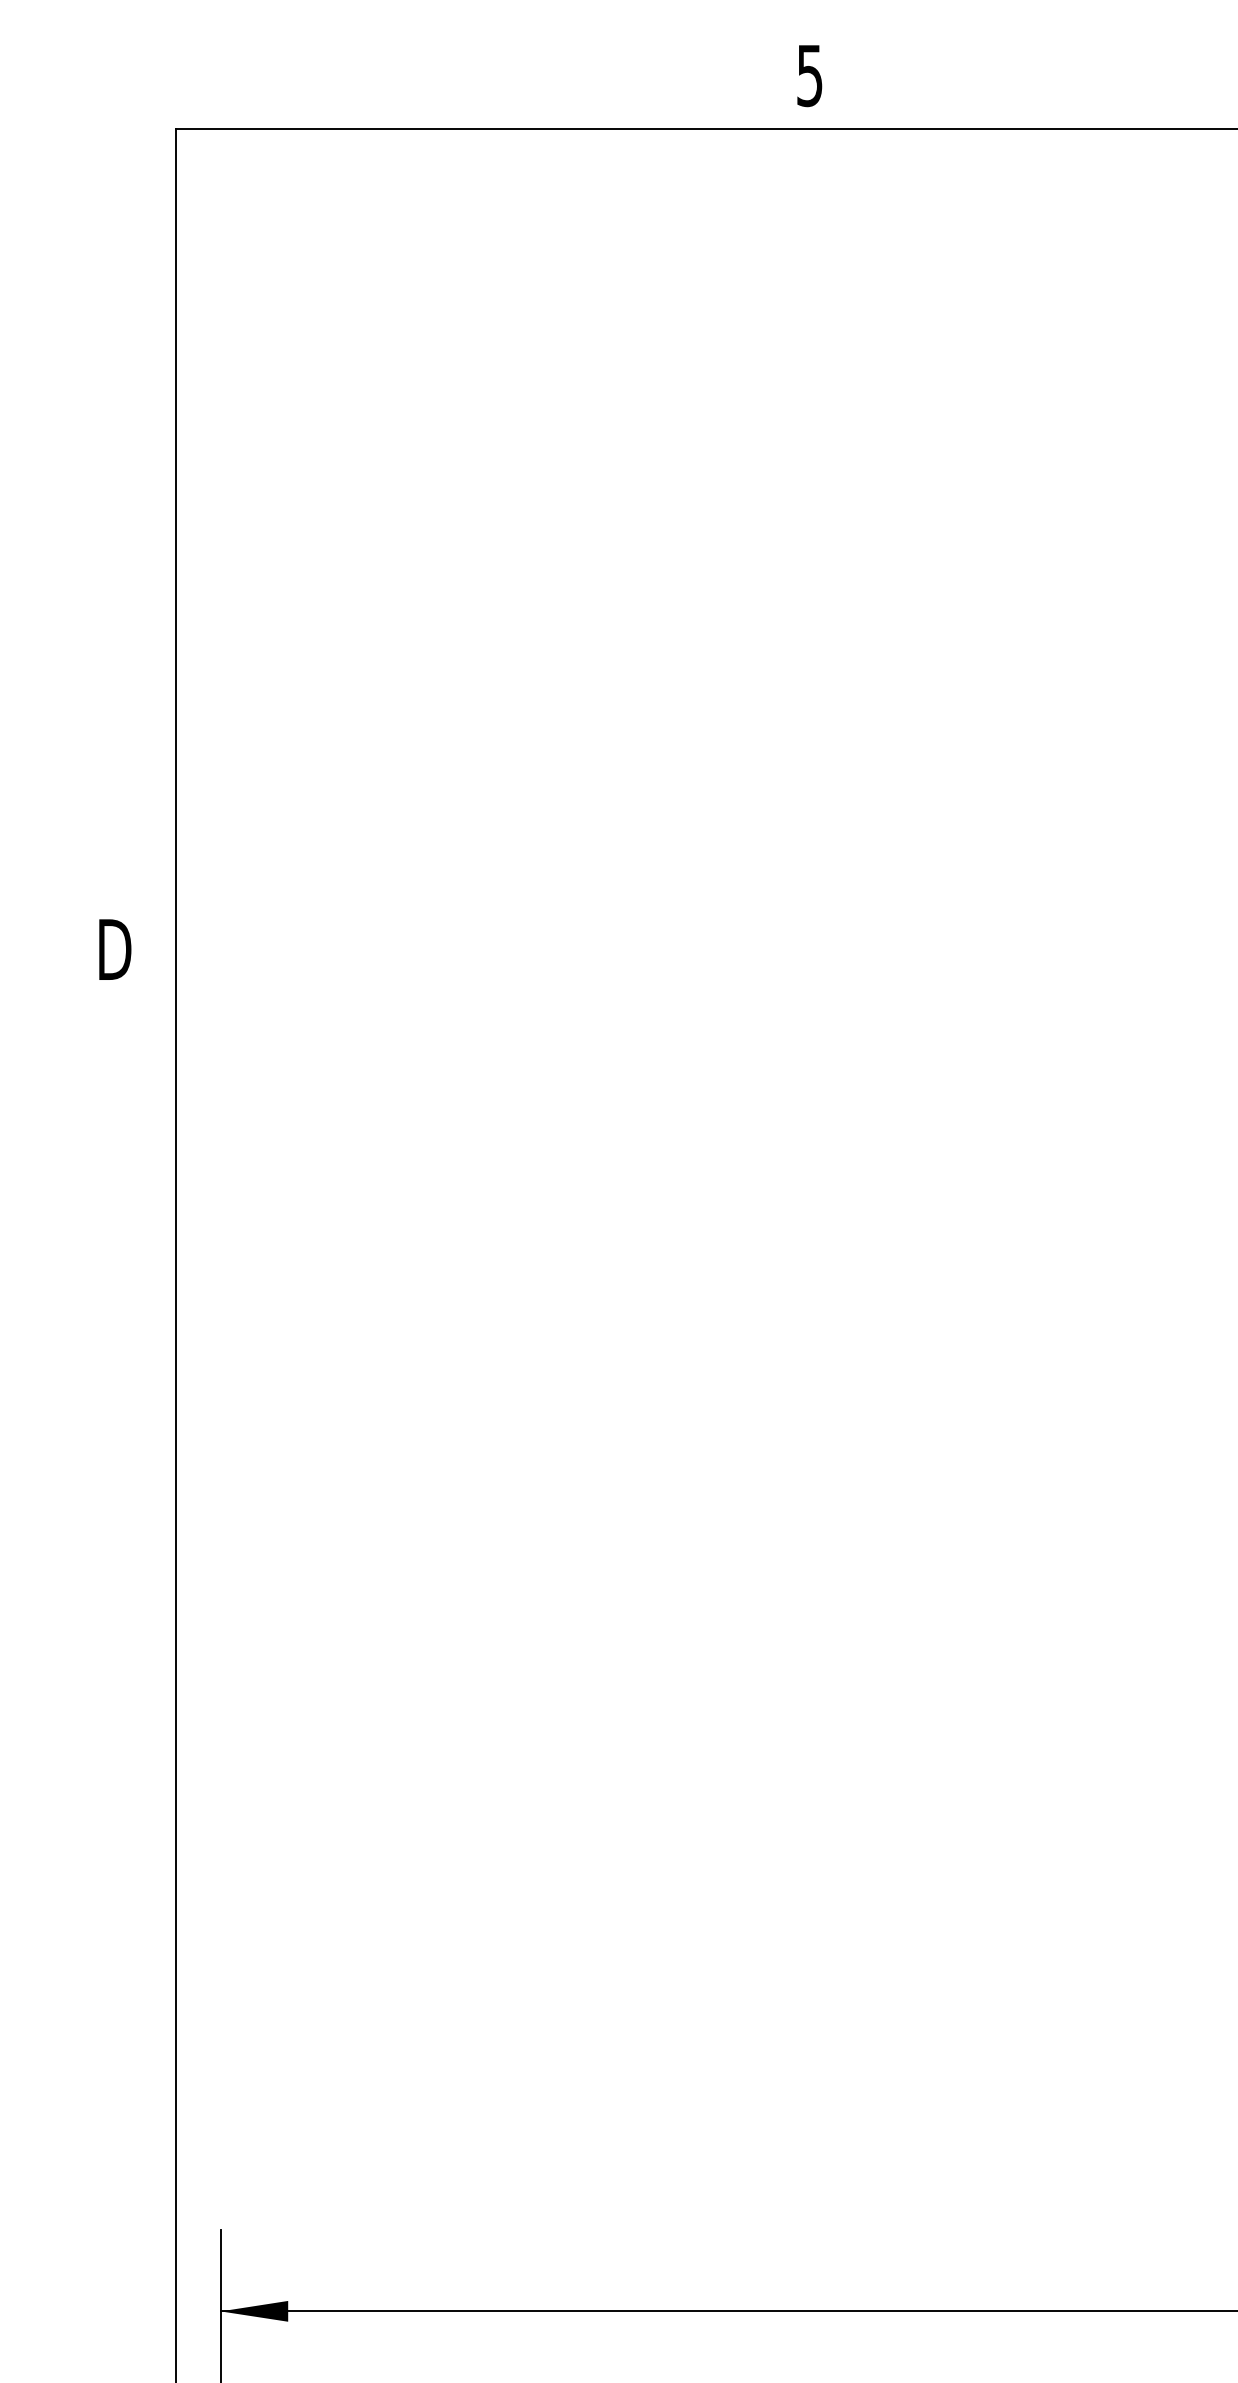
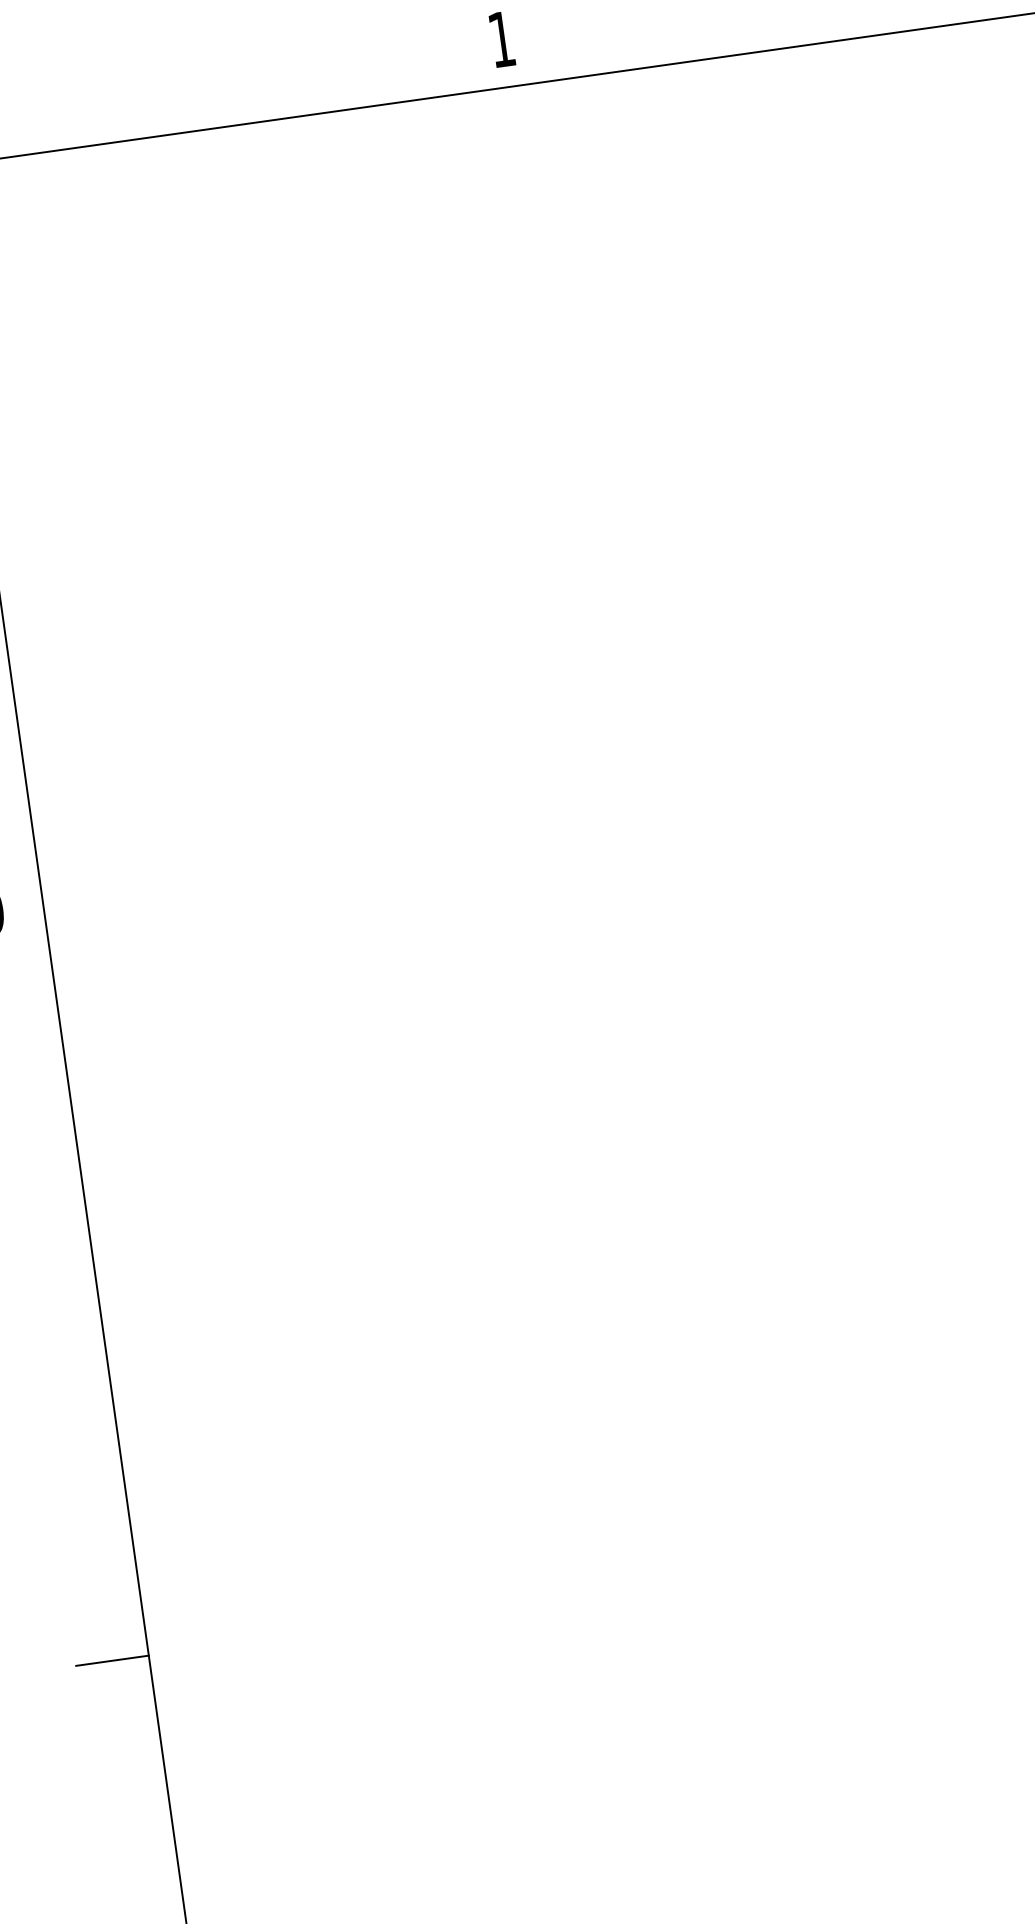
text: (809, 76) -> (501, 40), 5 -> 1
line: (134, 1787) -> (111, 1660), added

